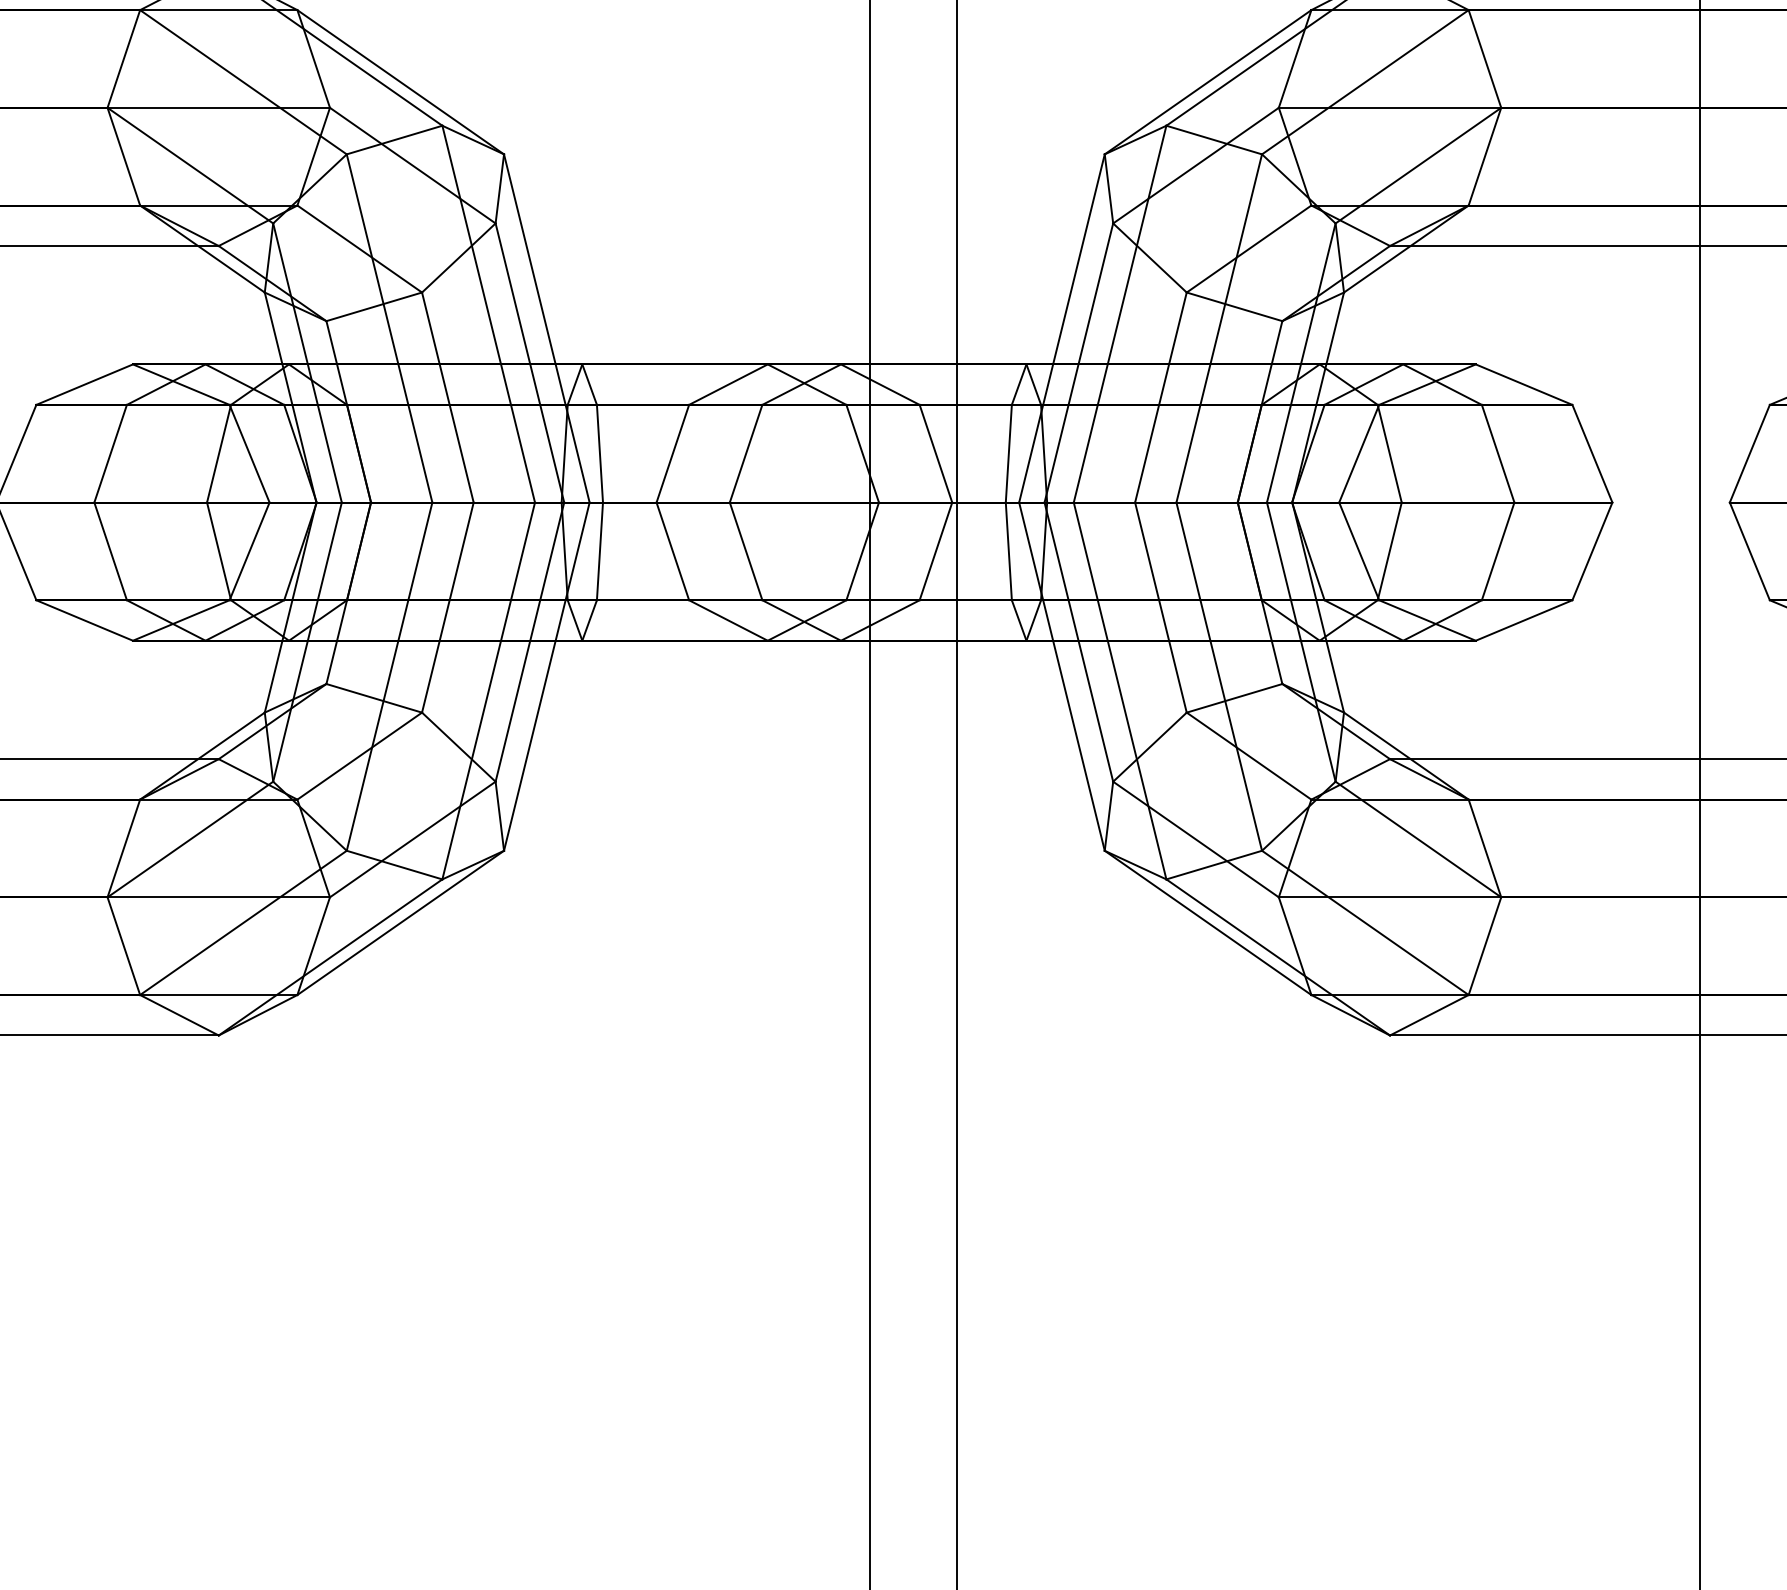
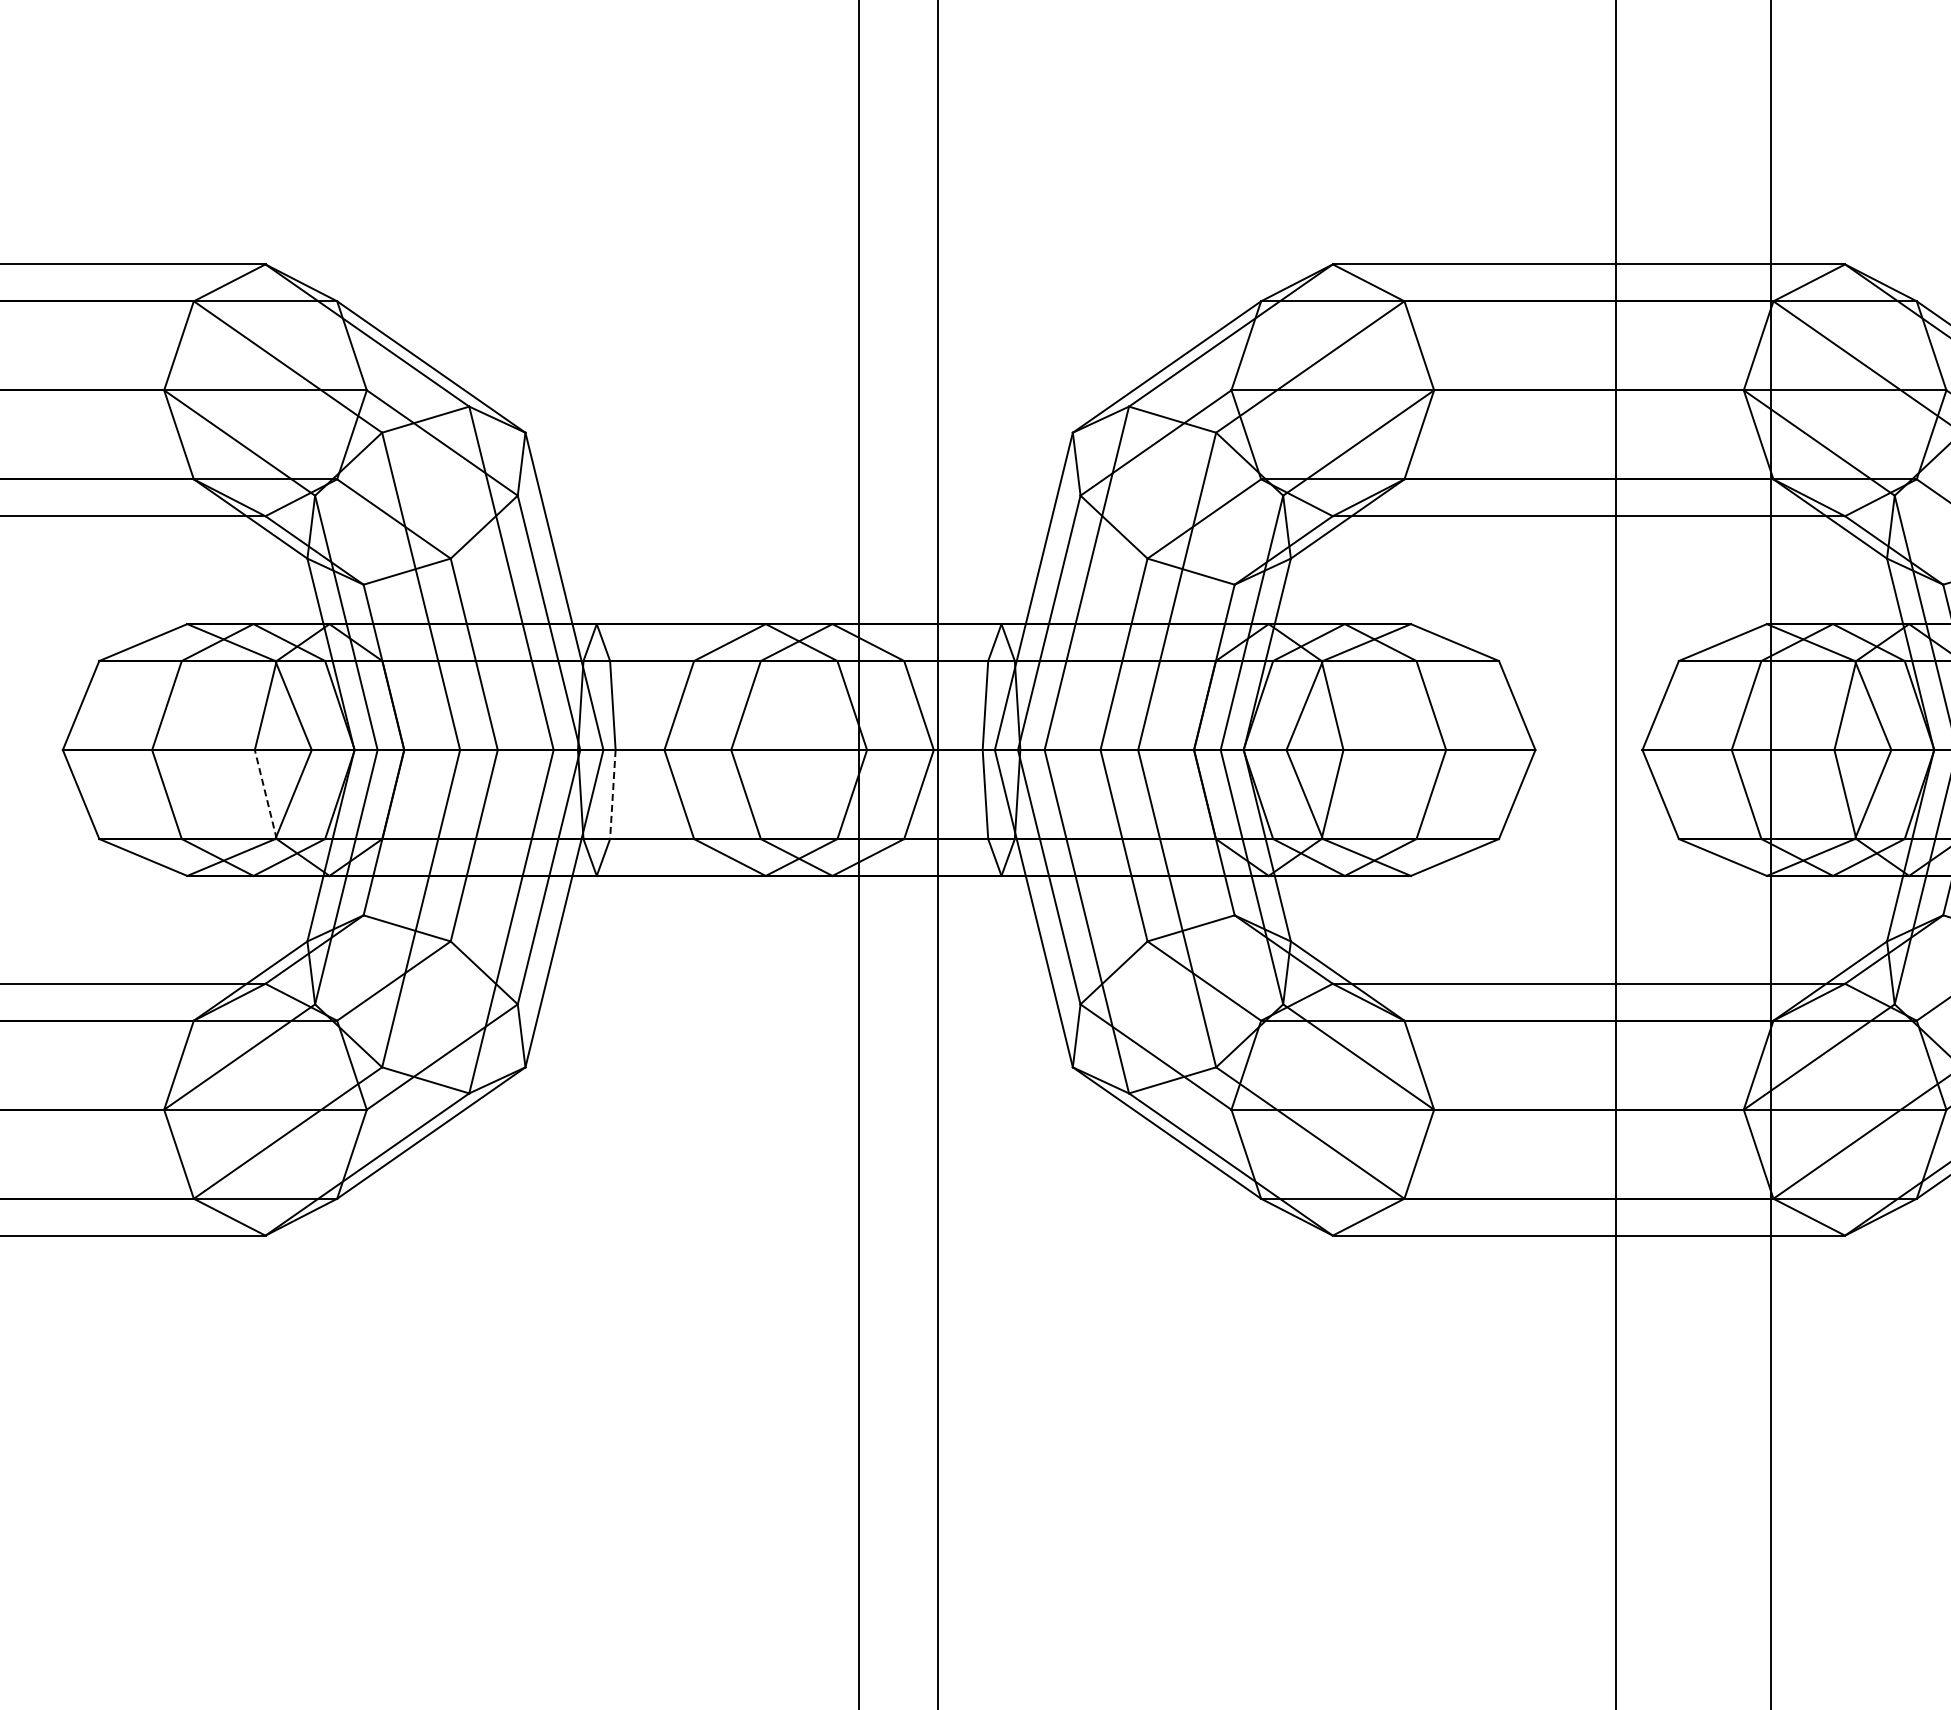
line: (218, 551) -> (265, 794), solid -> dashed
line: (599, 551) -> (612, 794), solid -> dashed

